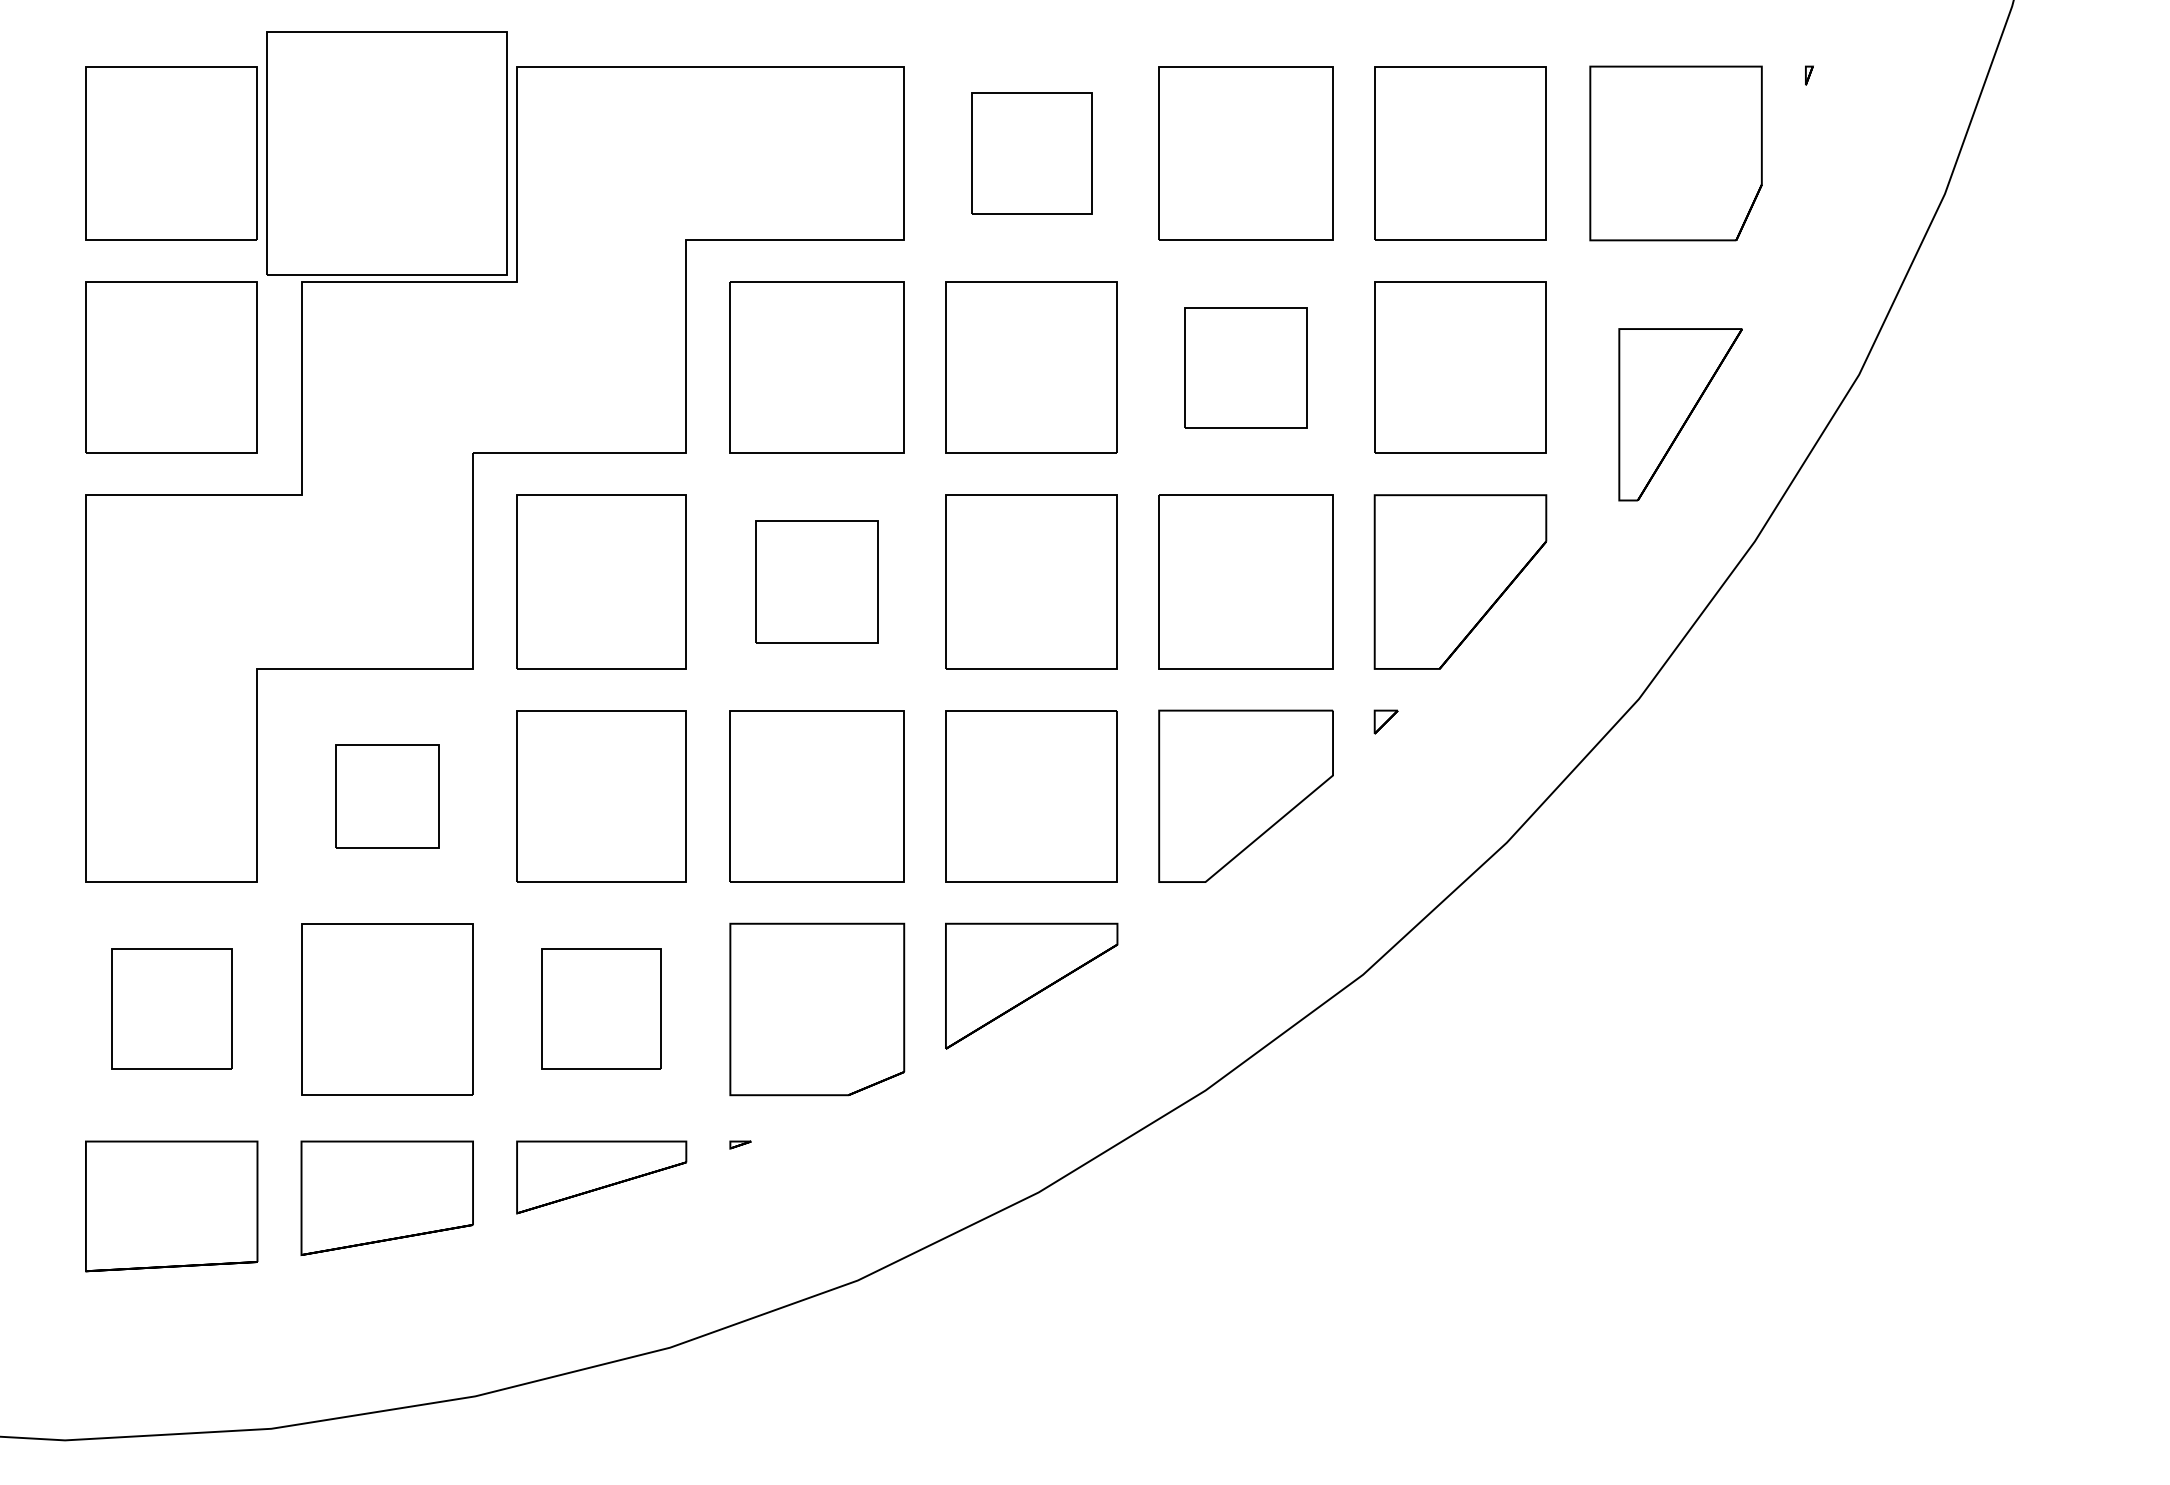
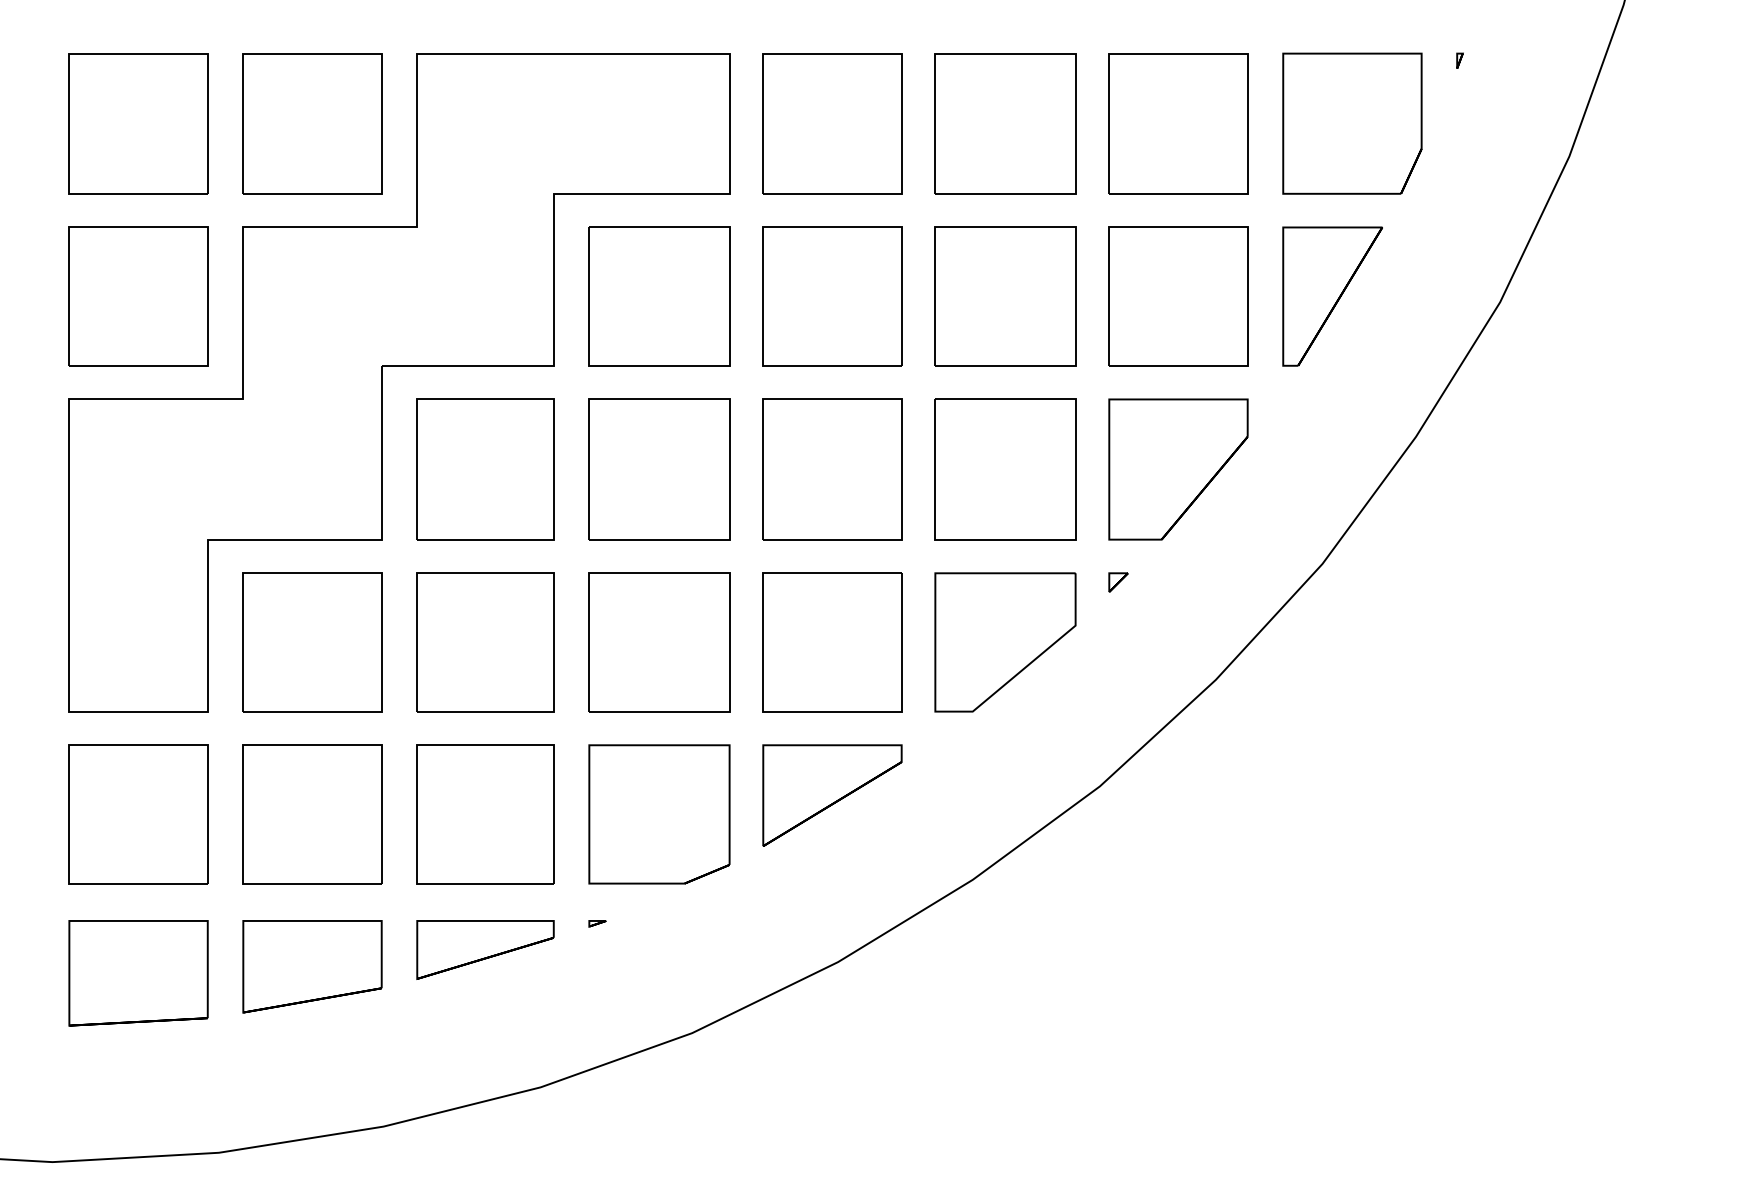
part: (387, 153) -> (312, 123), size x0.71
part: (1031, 153) -> (832, 123), size x1.43
part: (1245, 367) -> (1005, 296), size x1.43
part: (1680, 414) -> (1332, 296), moved
part: (816, 581) -> (658, 469), size x1.43
part: (387, 796) -> (312, 642), size x1.67
part: (171, 1009) -> (138, 814), size x1.43
part: (601, 1009) -> (485, 814), size x1.43

